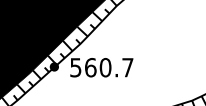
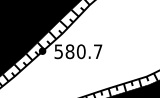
text: (90, 67) -> (69, 51), 560.7 -> 580.7

